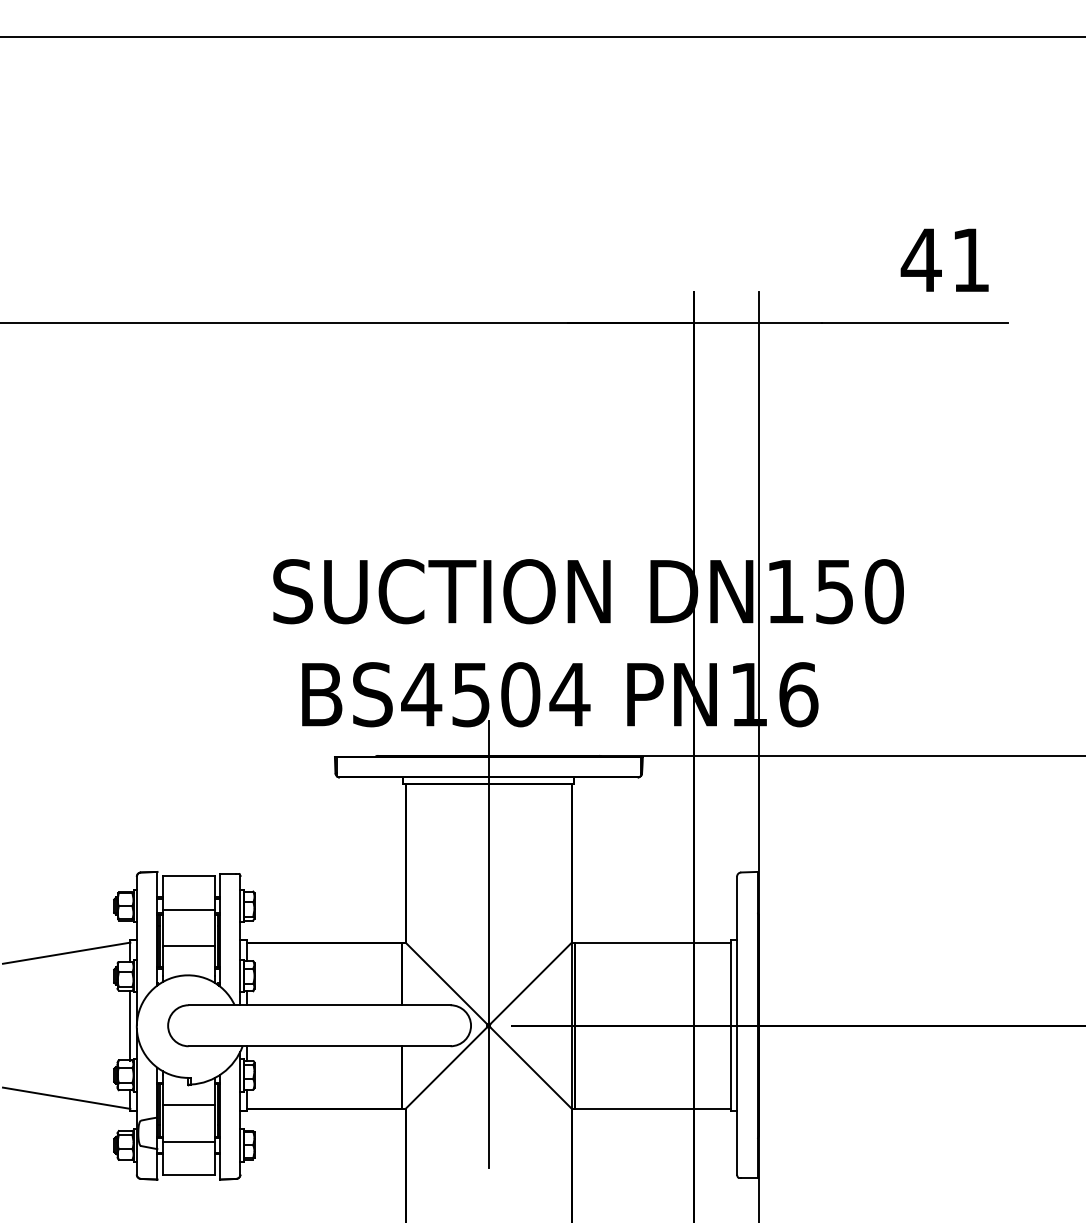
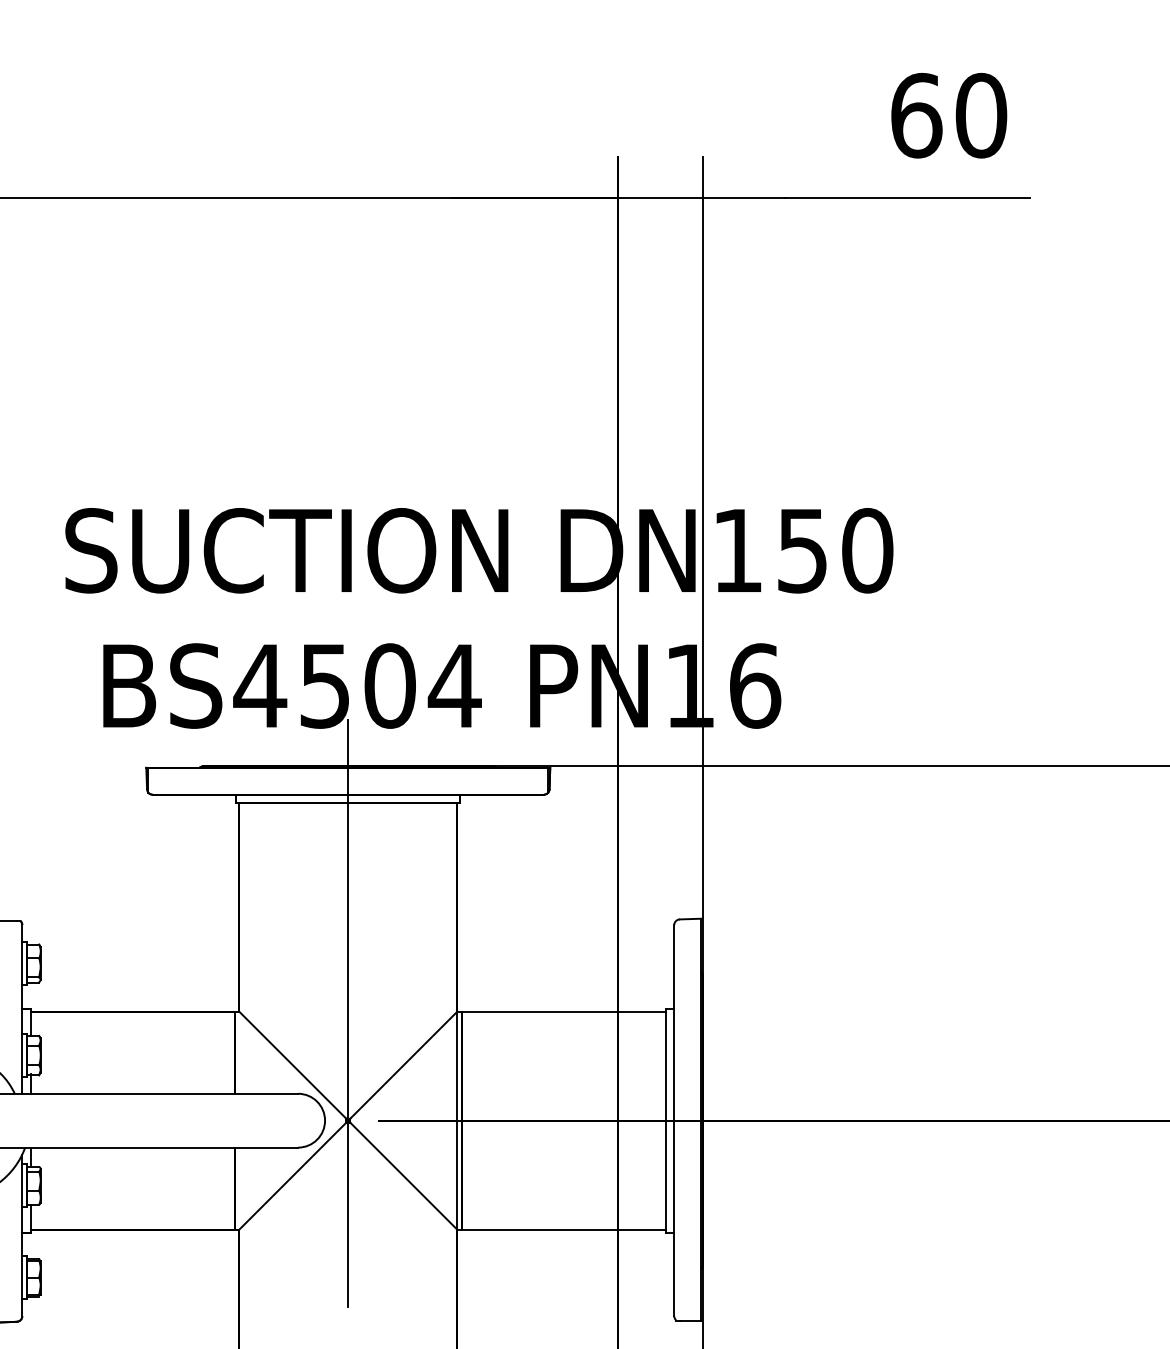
text: (945, 259) -> (947, 114), 41 -> 60

